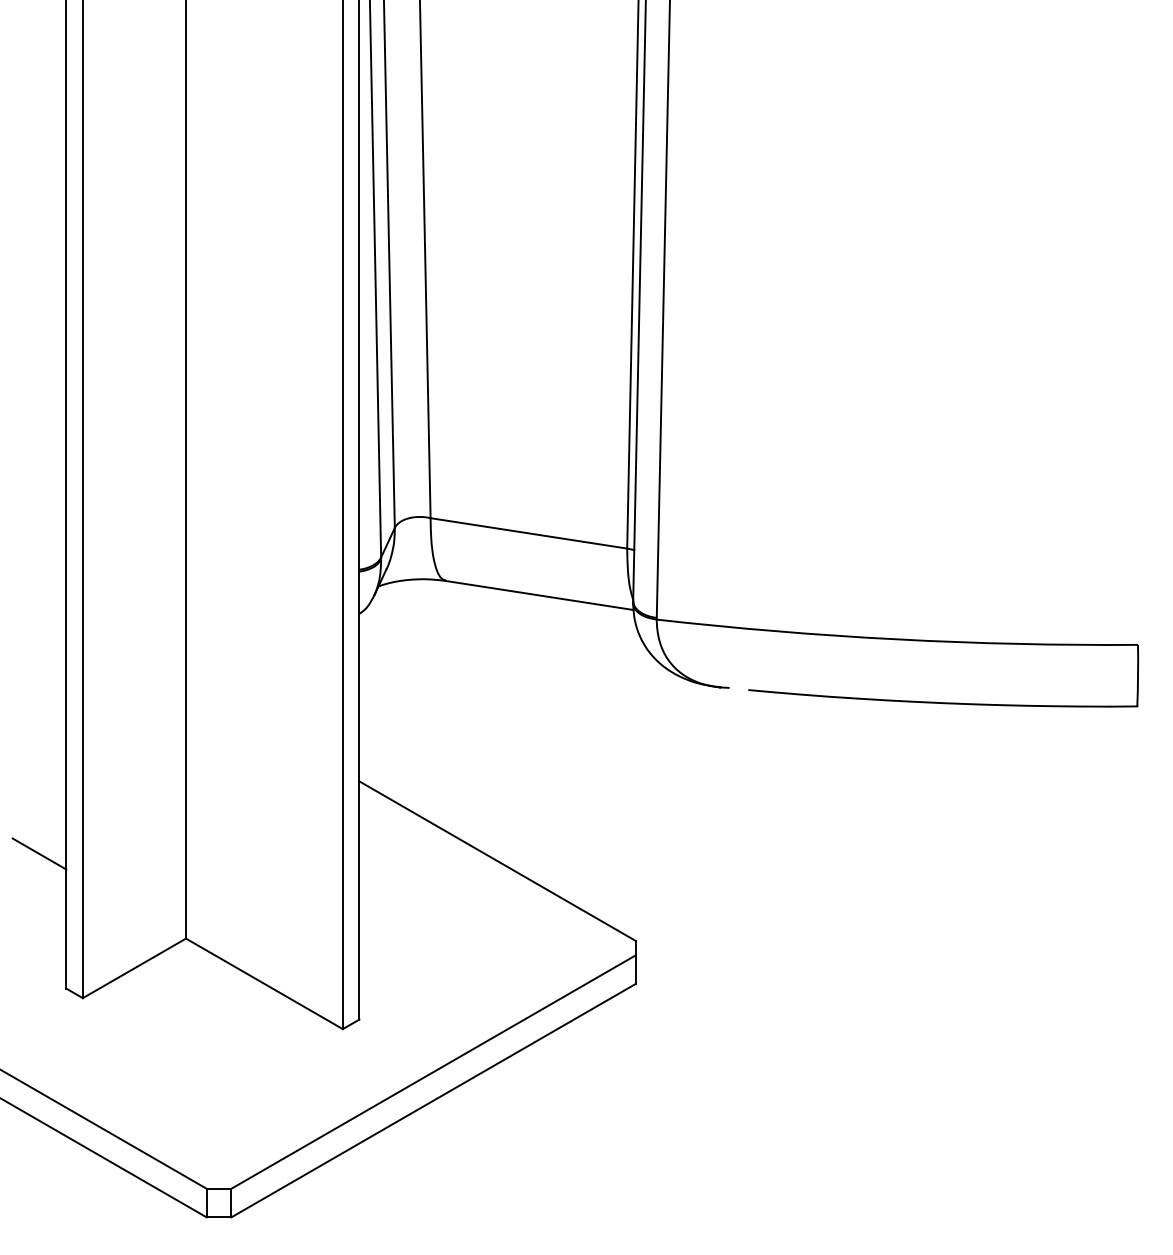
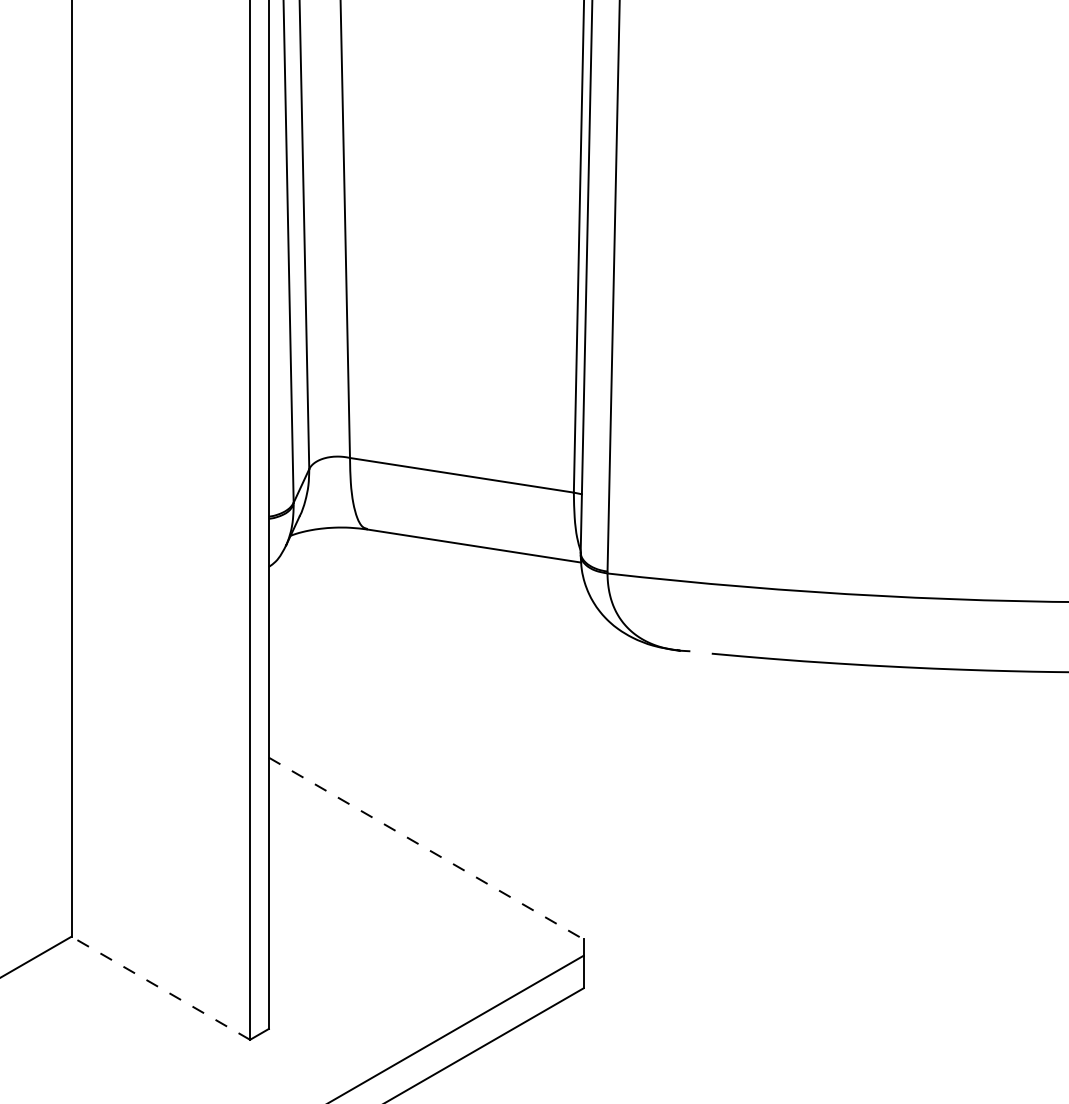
line: (497, 861) -> (426, 848), solid -> dashed
line: (264, 983) -> (160, 987), solid -> dashed

